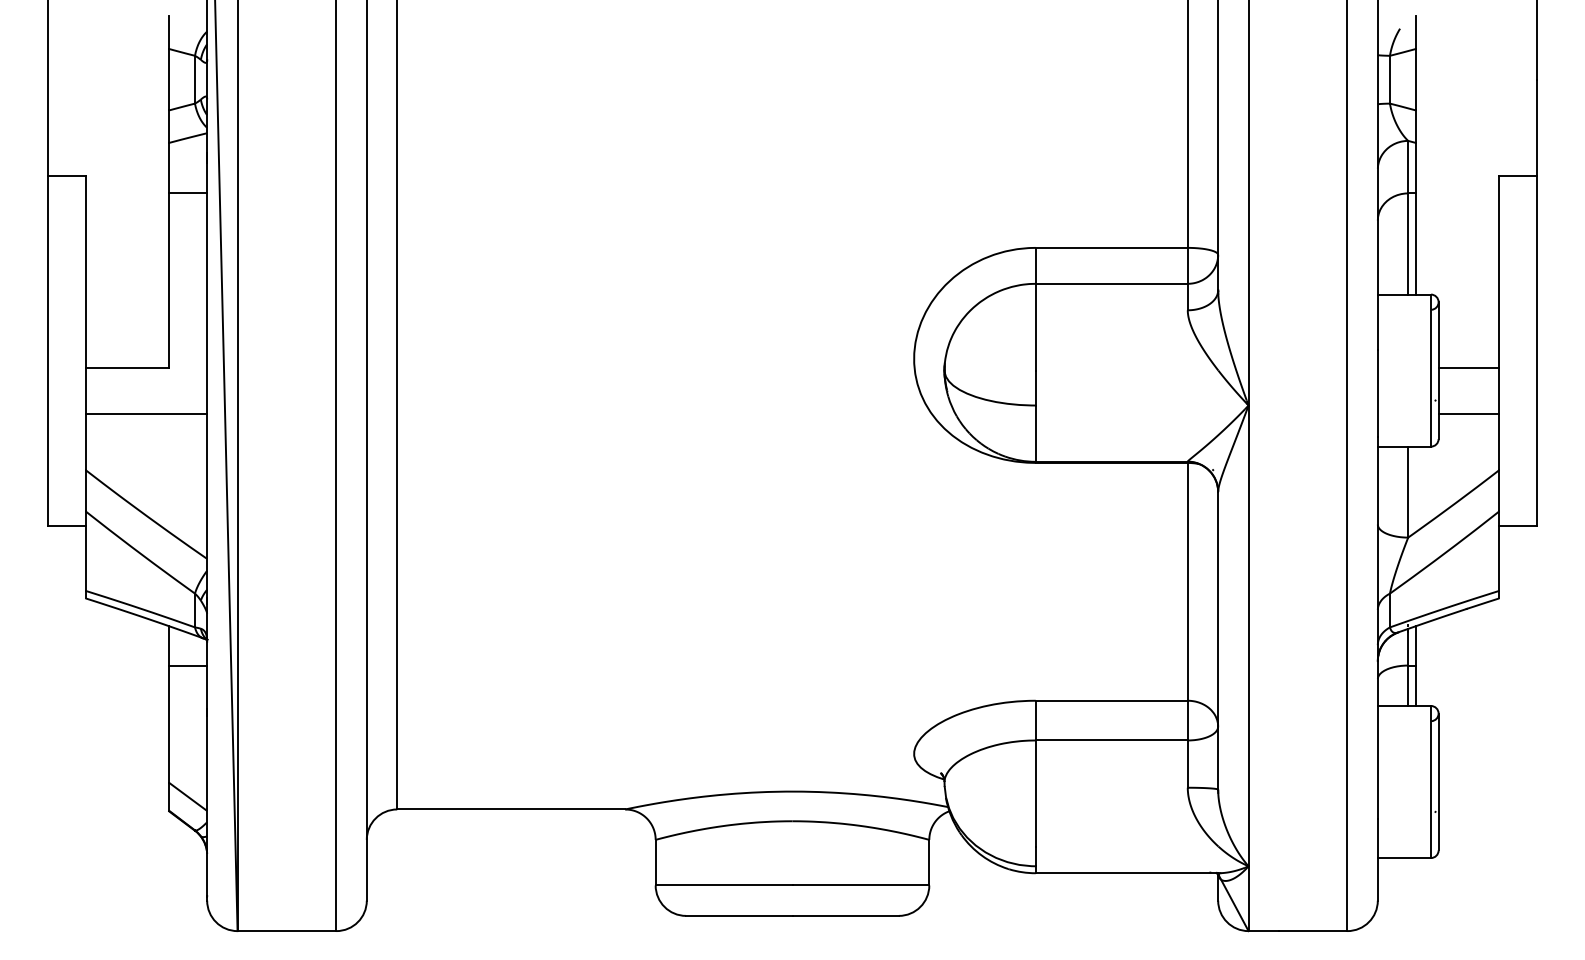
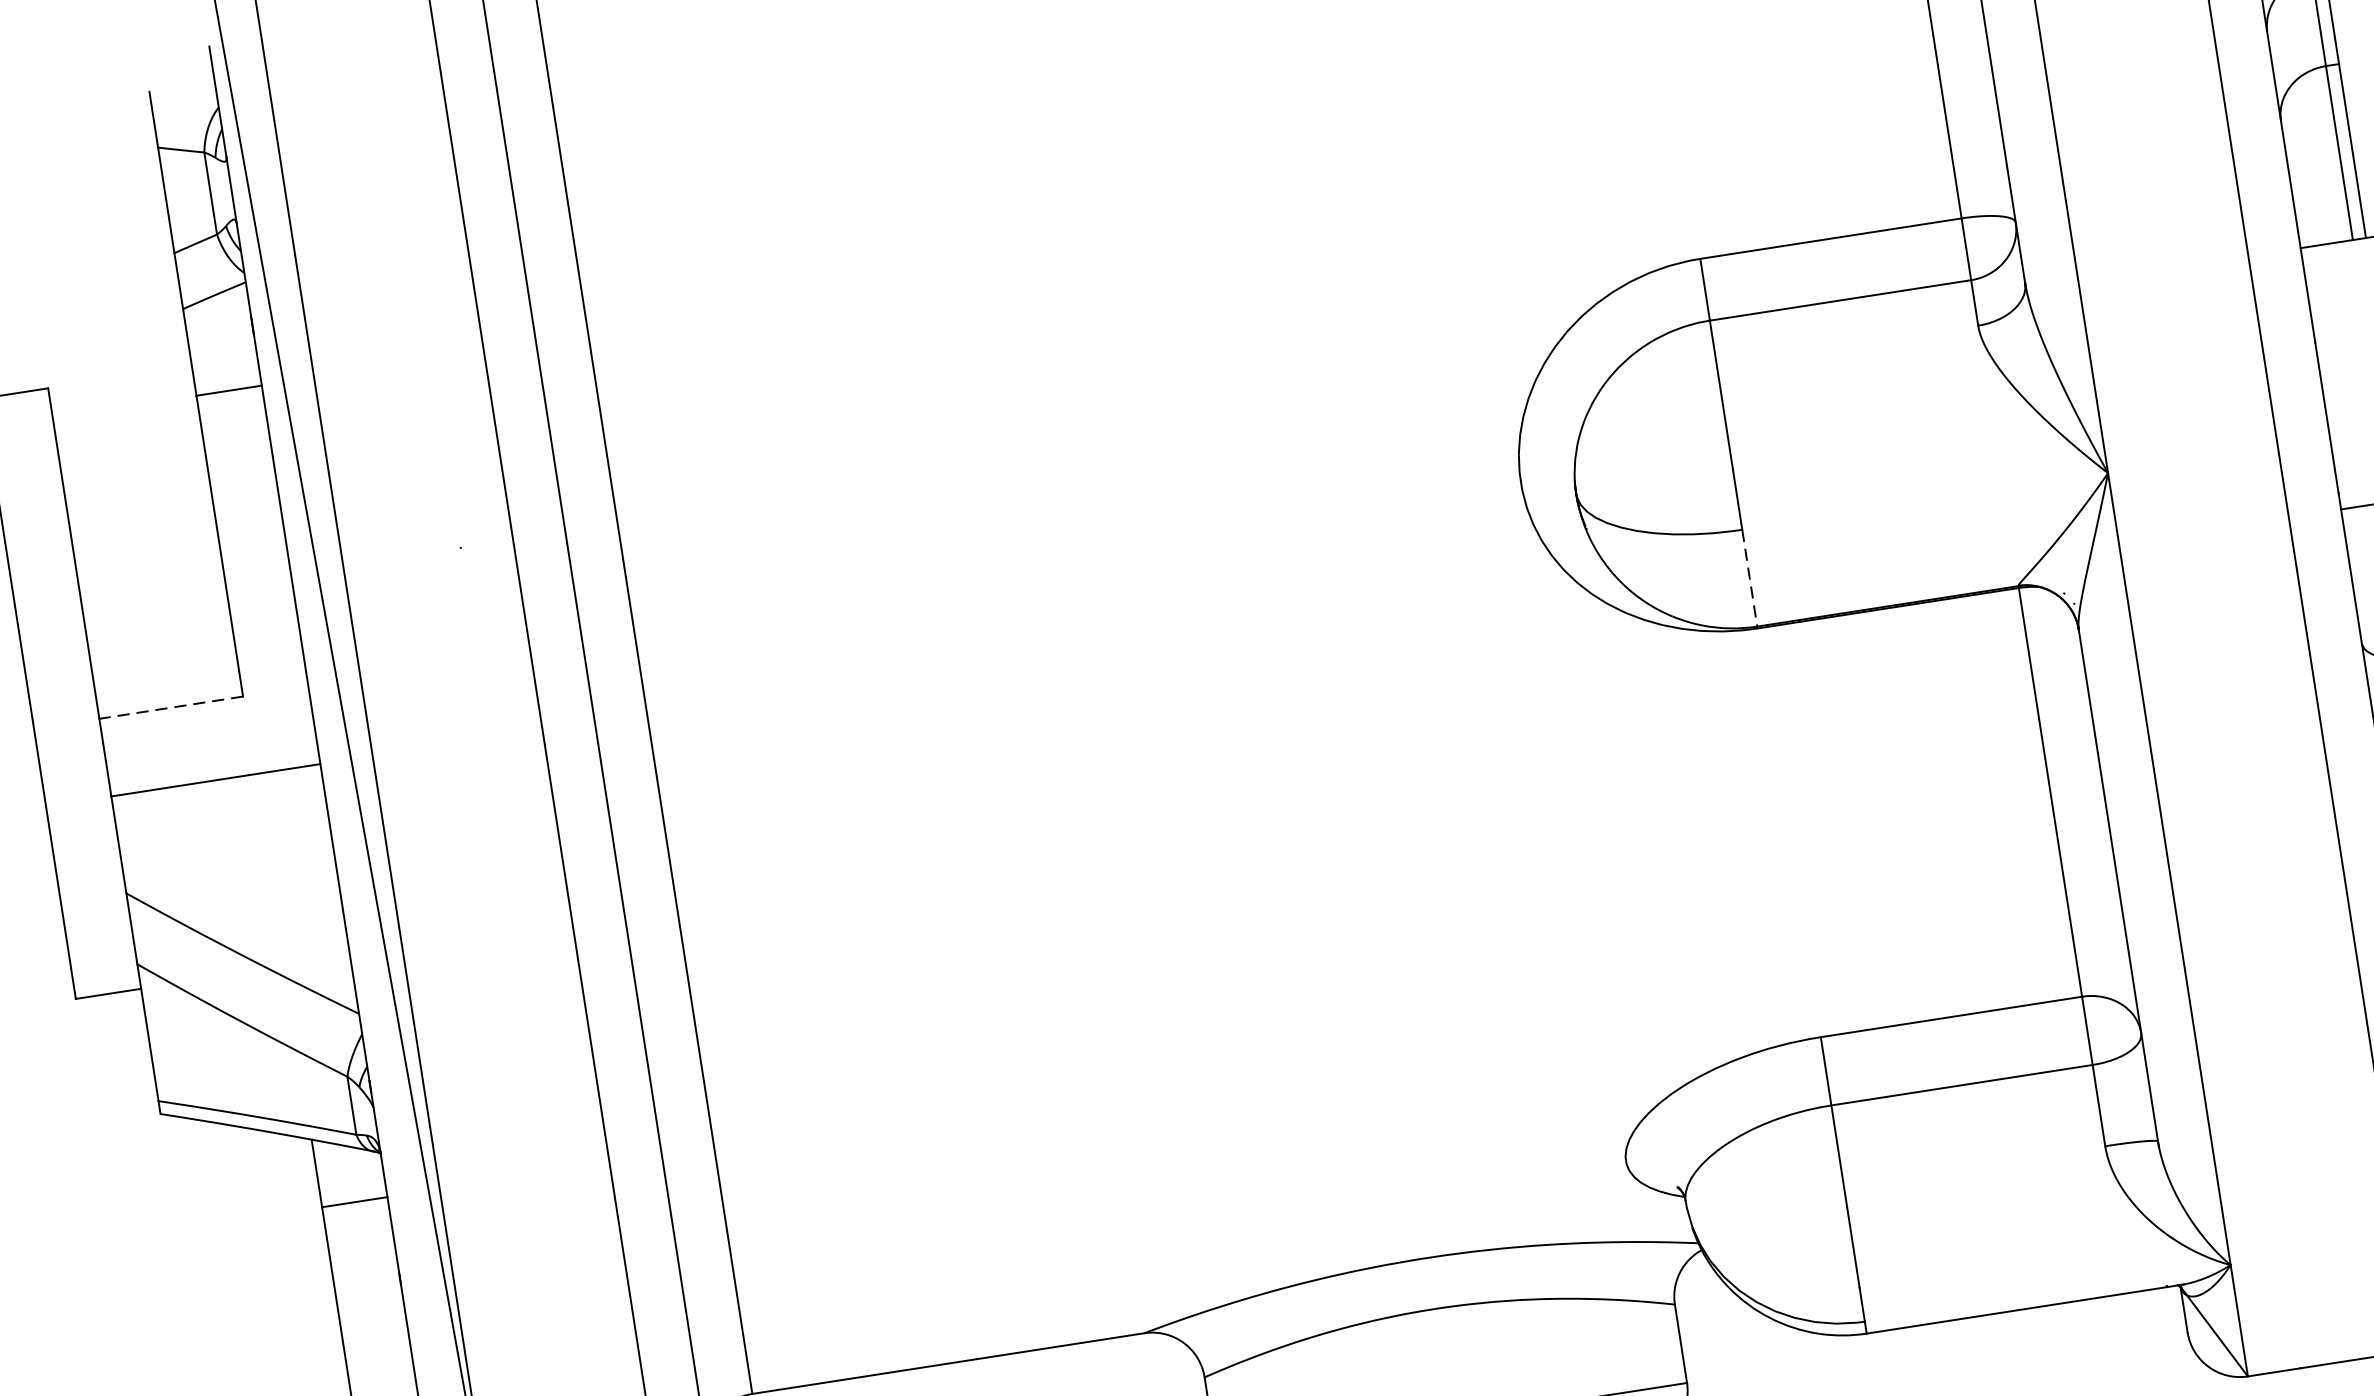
line: (127, 368) -> (171, 707), solid -> dashed
line: (1035, 434) -> (1749, 579), solid -> dashed

